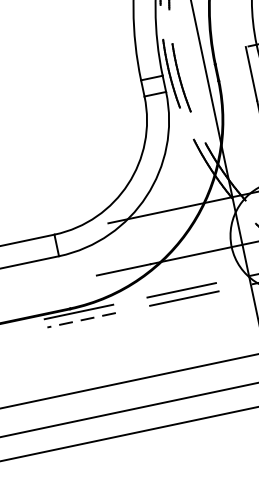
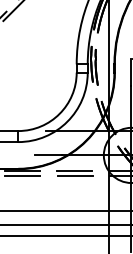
line: (80, 319) -> (22, 175), dashed -> solid

